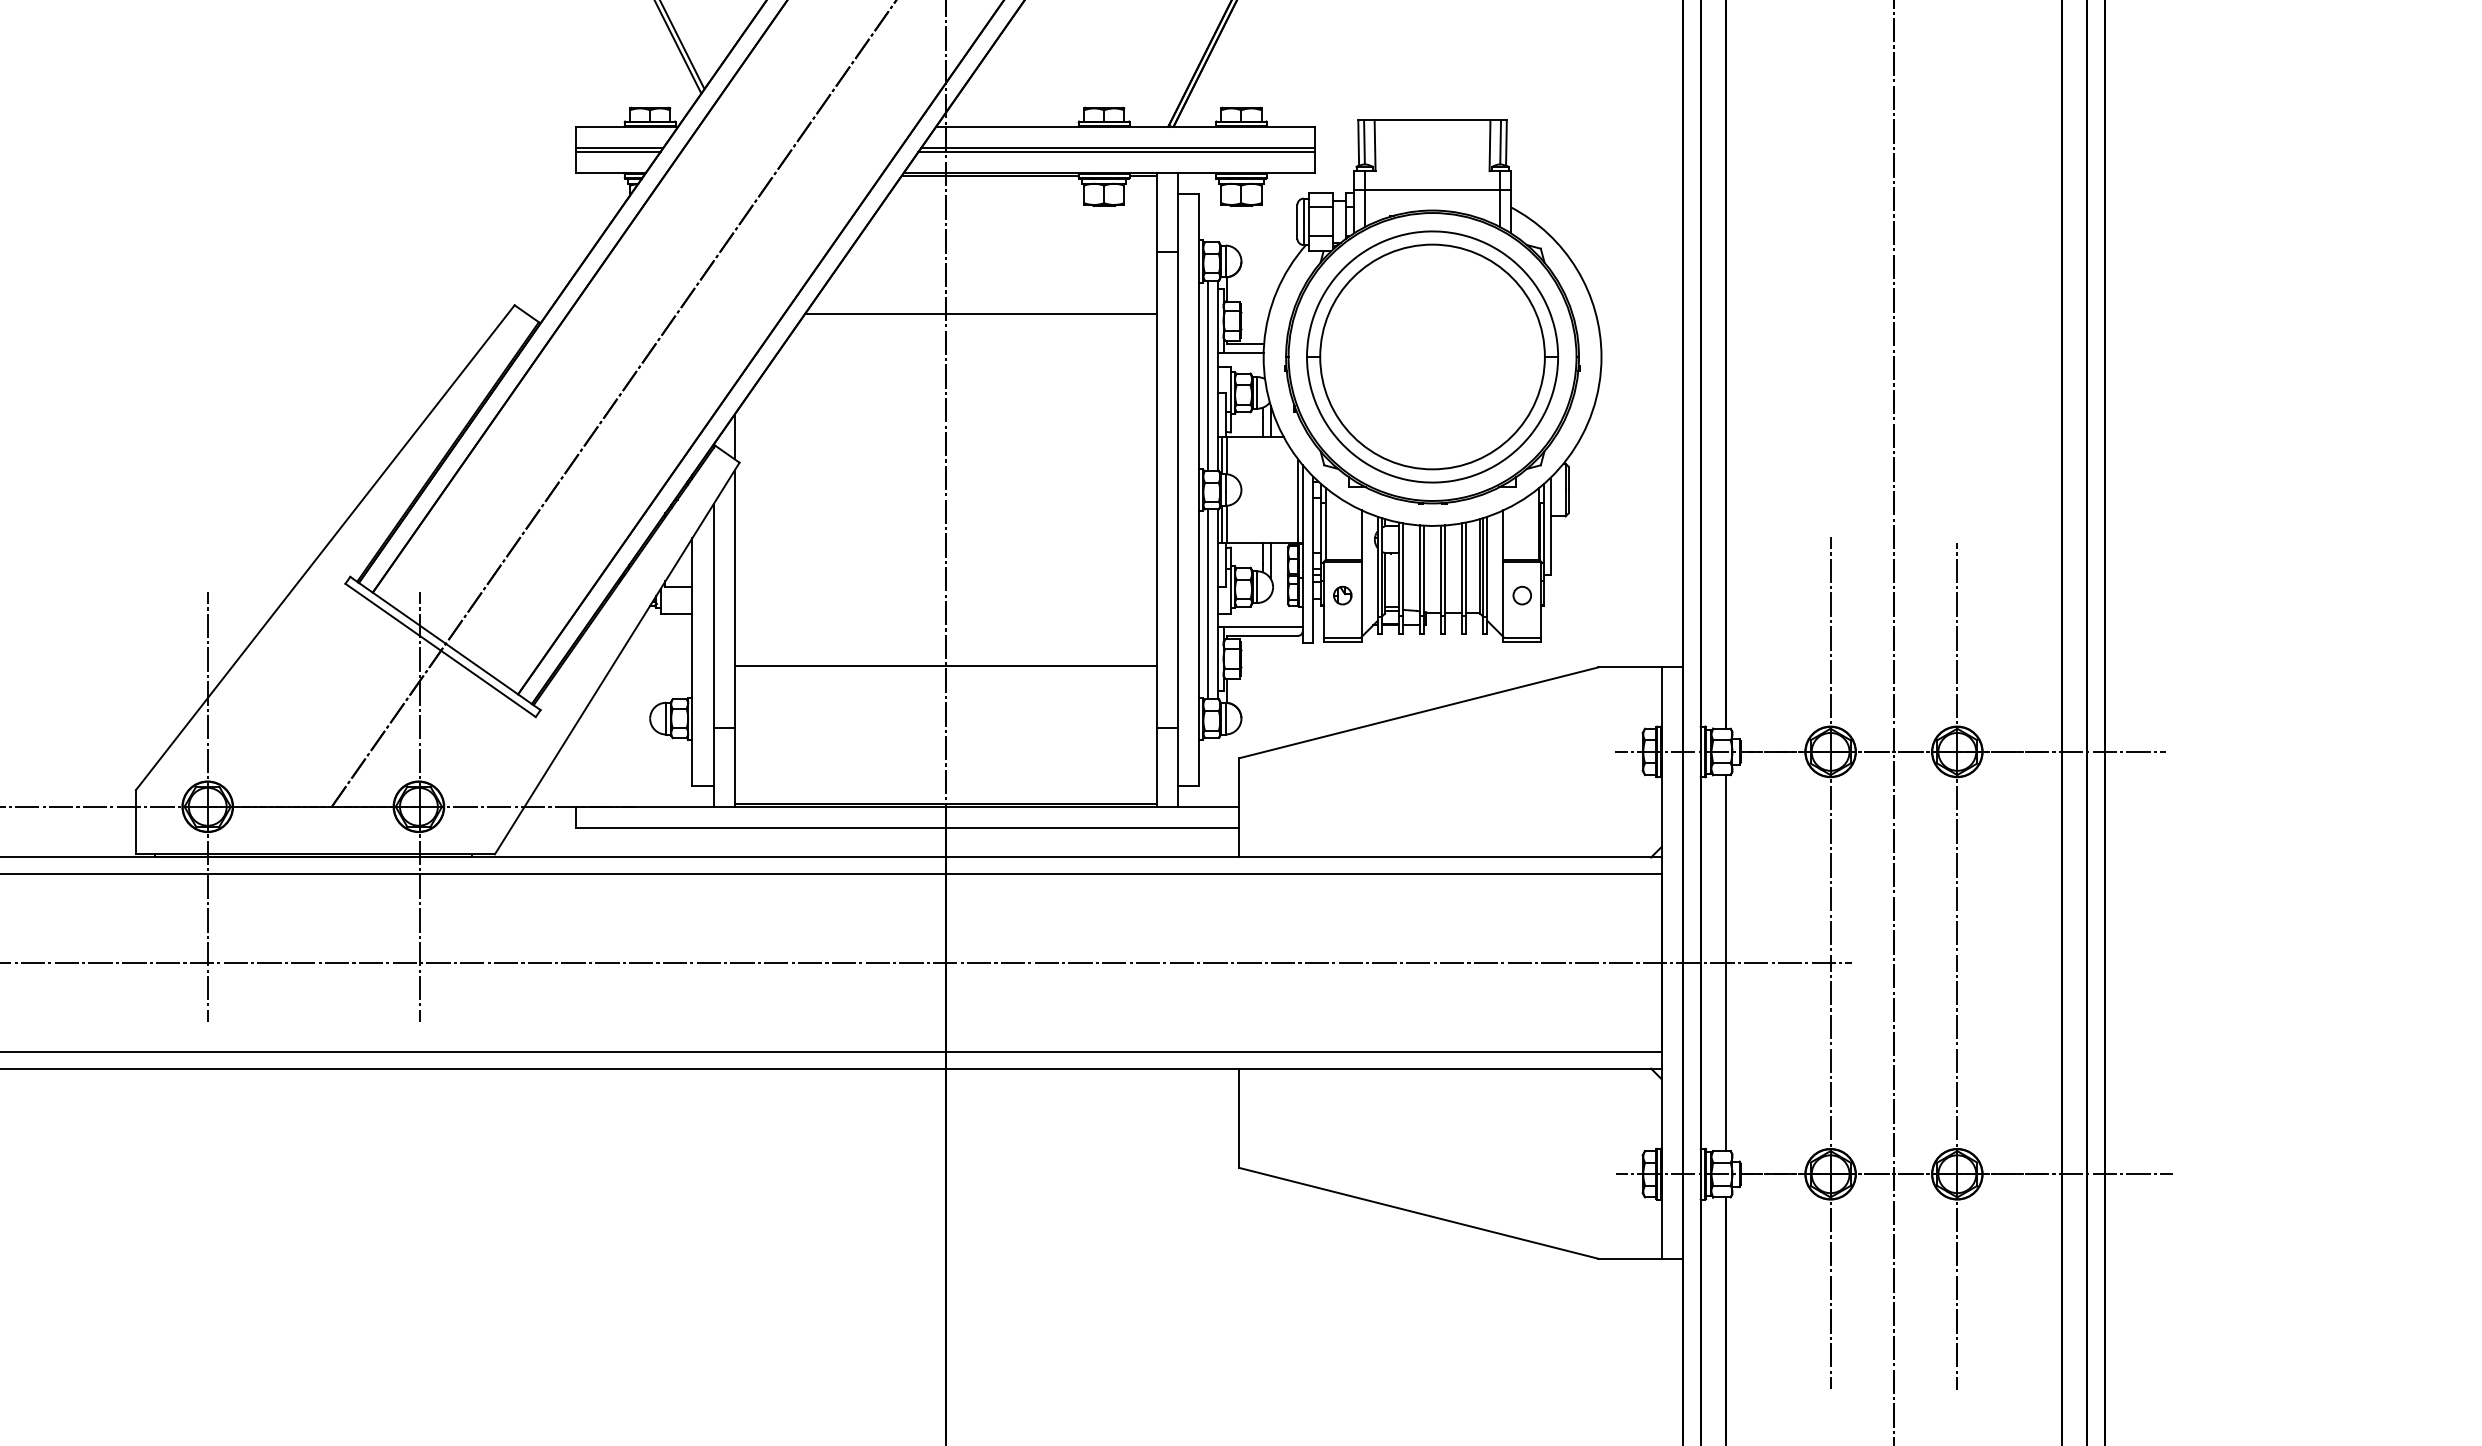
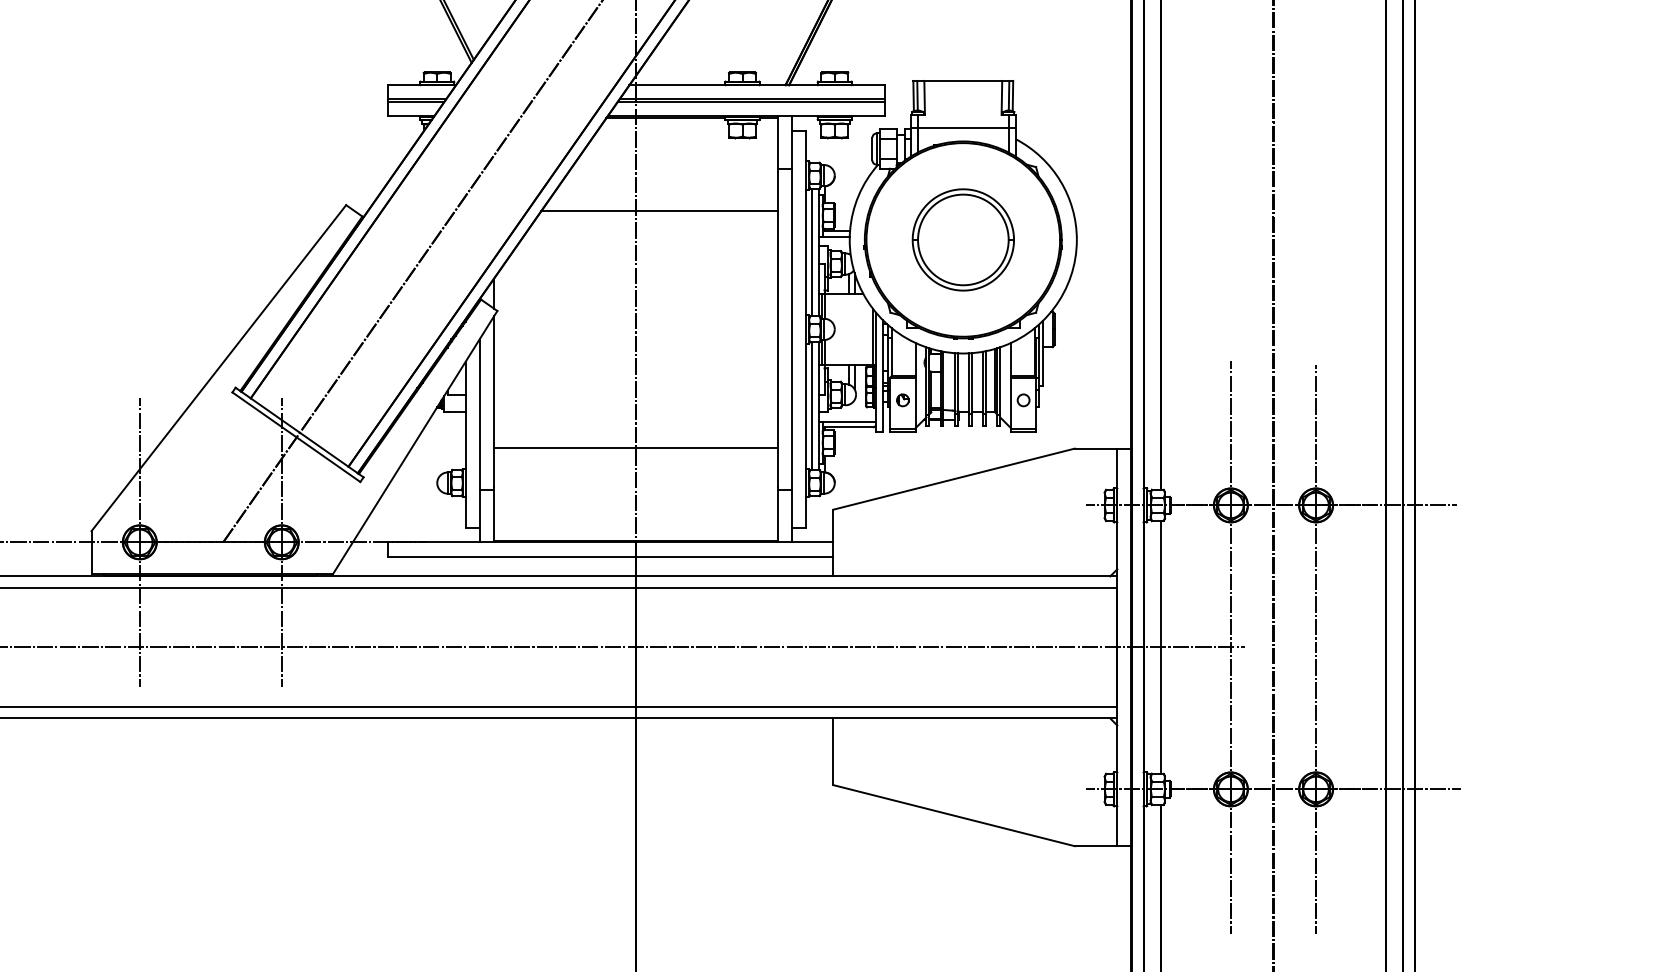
part: (1432, 356) -> (963, 239), size x0.6

